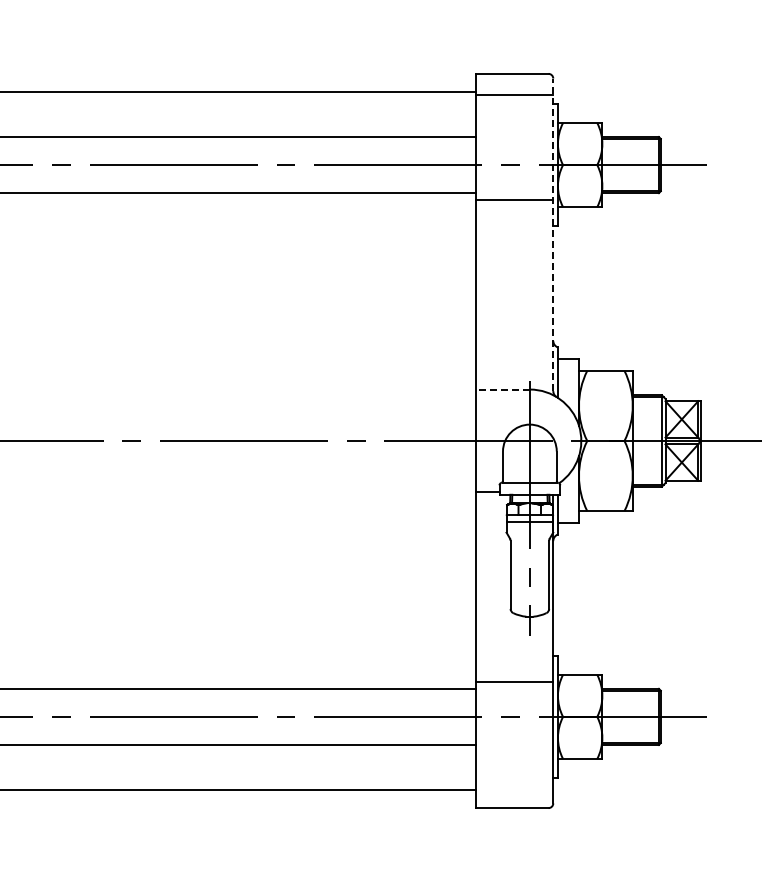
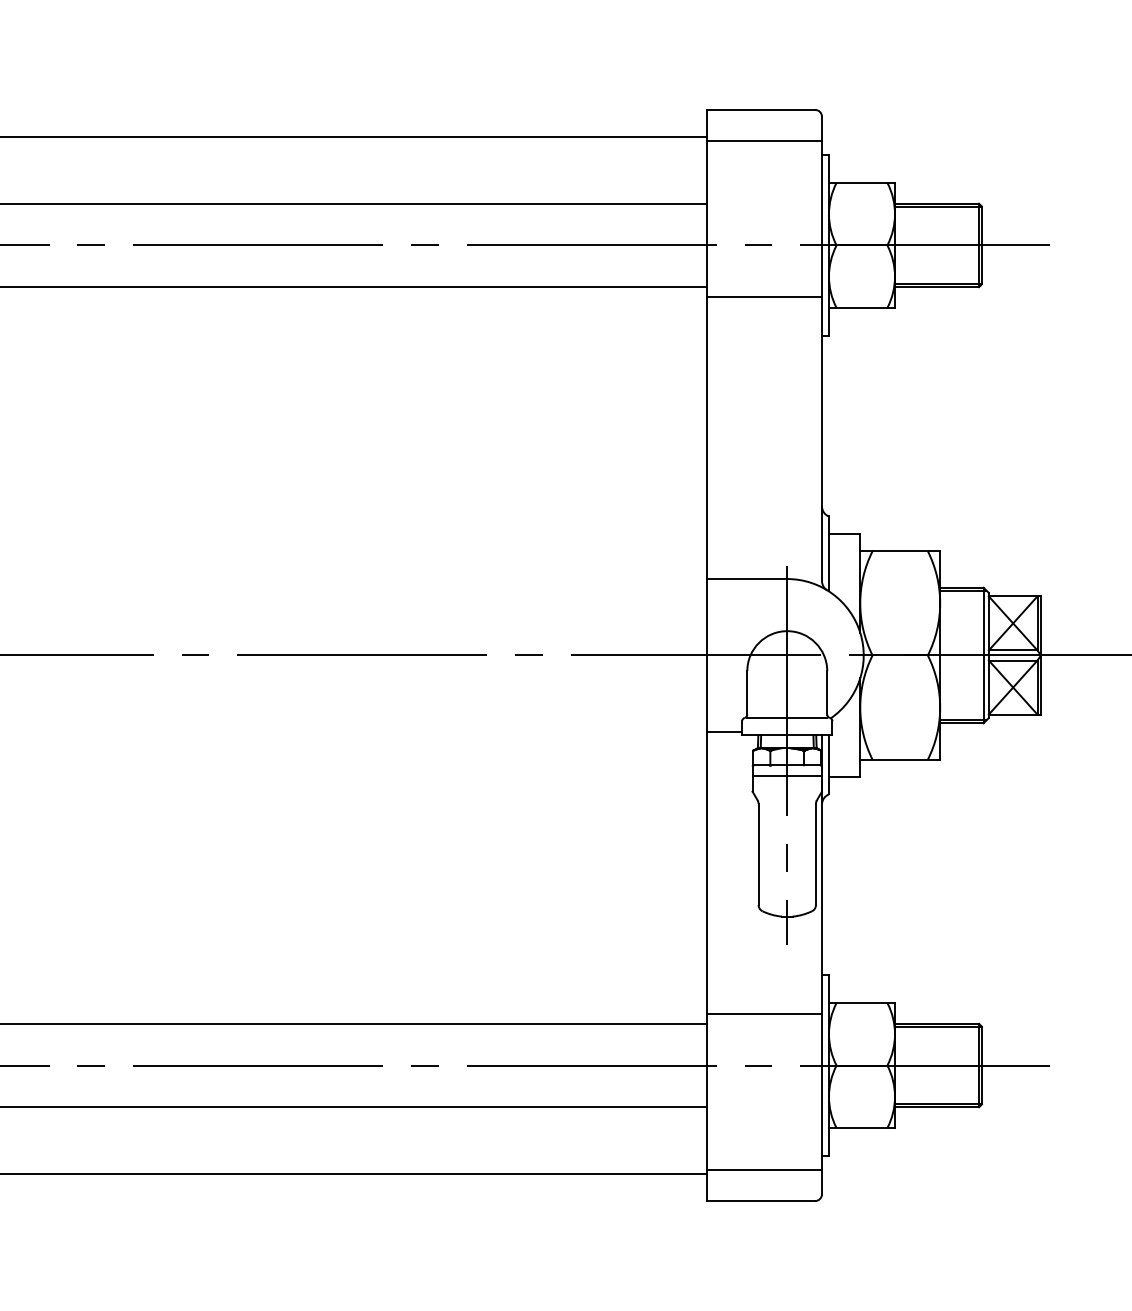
line: (553, 234) -> (822, 348), dashed -> solid
line: (503, 389) -> (748, 578), dashed -> solid
line: (514, 787) -> (764, 1170), added

